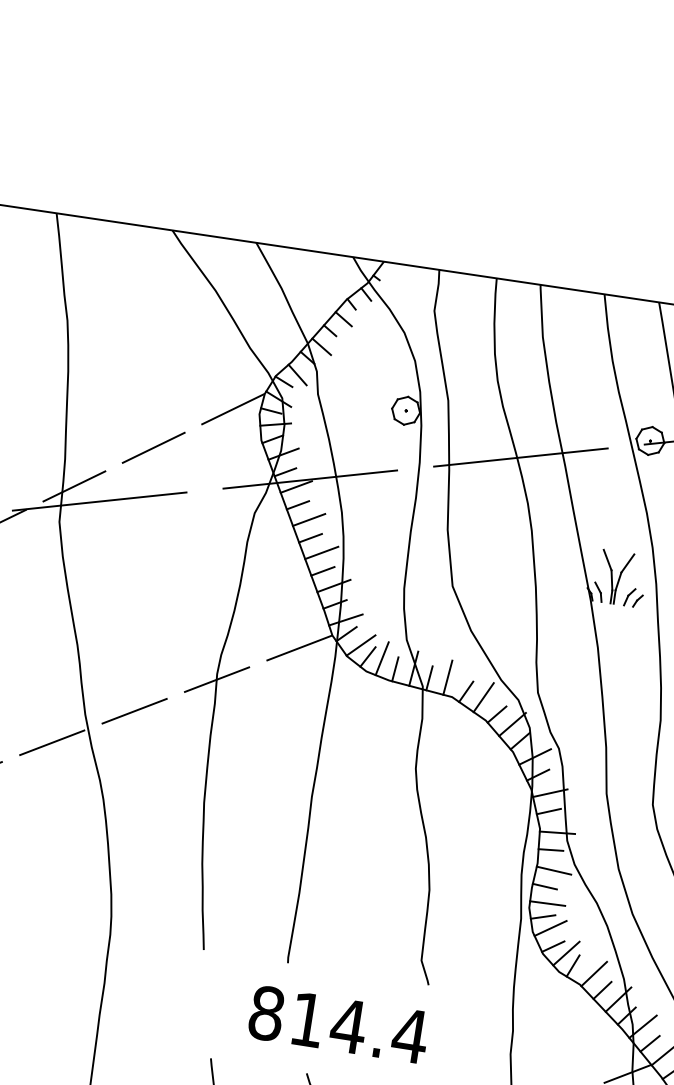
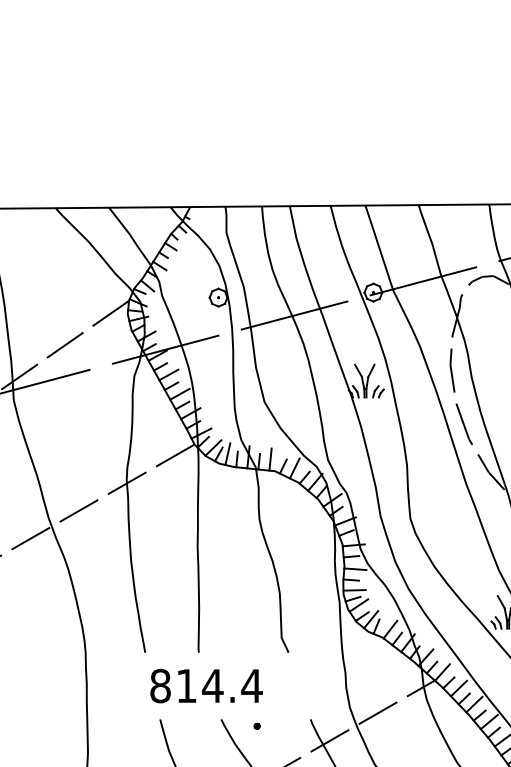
text: (338, 1023) -> (206, 685), moved

